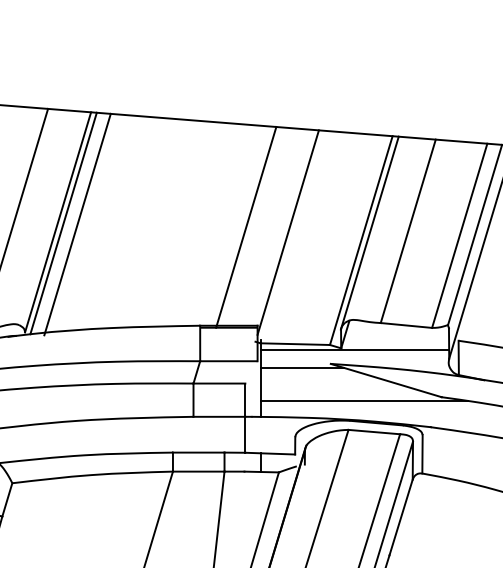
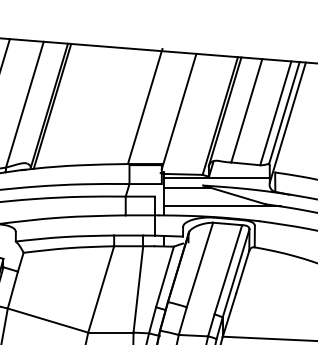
line: (77, 223) -> (60, 106), removed
line: (246, 227) -> (145, 105), moved

